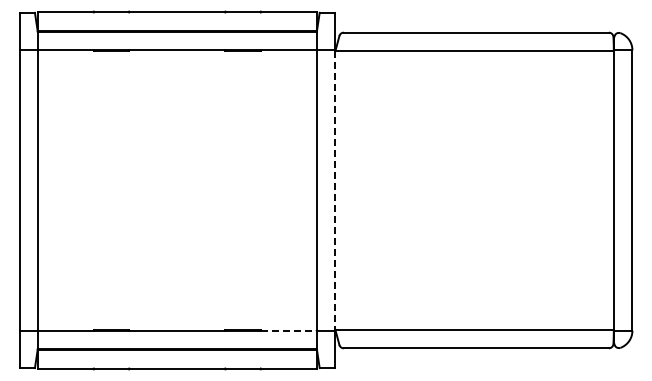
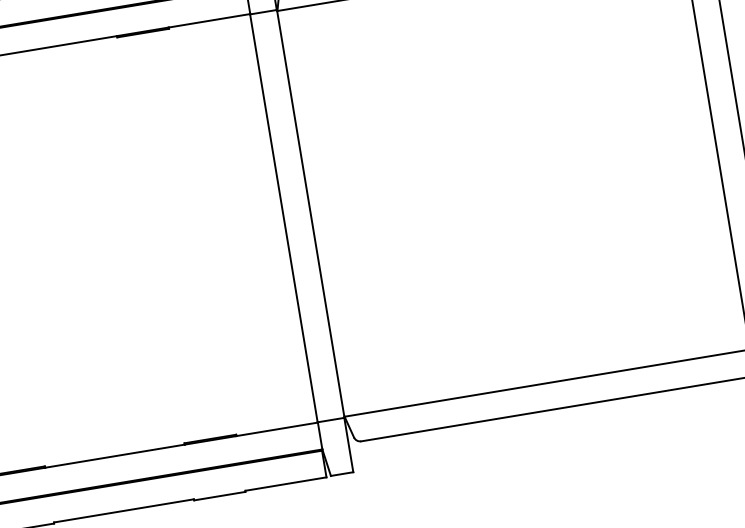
line: (335, 190) -> (311, 213), dashed -> solid
line: (289, 331) -> (278, 429), dashed -> solid

